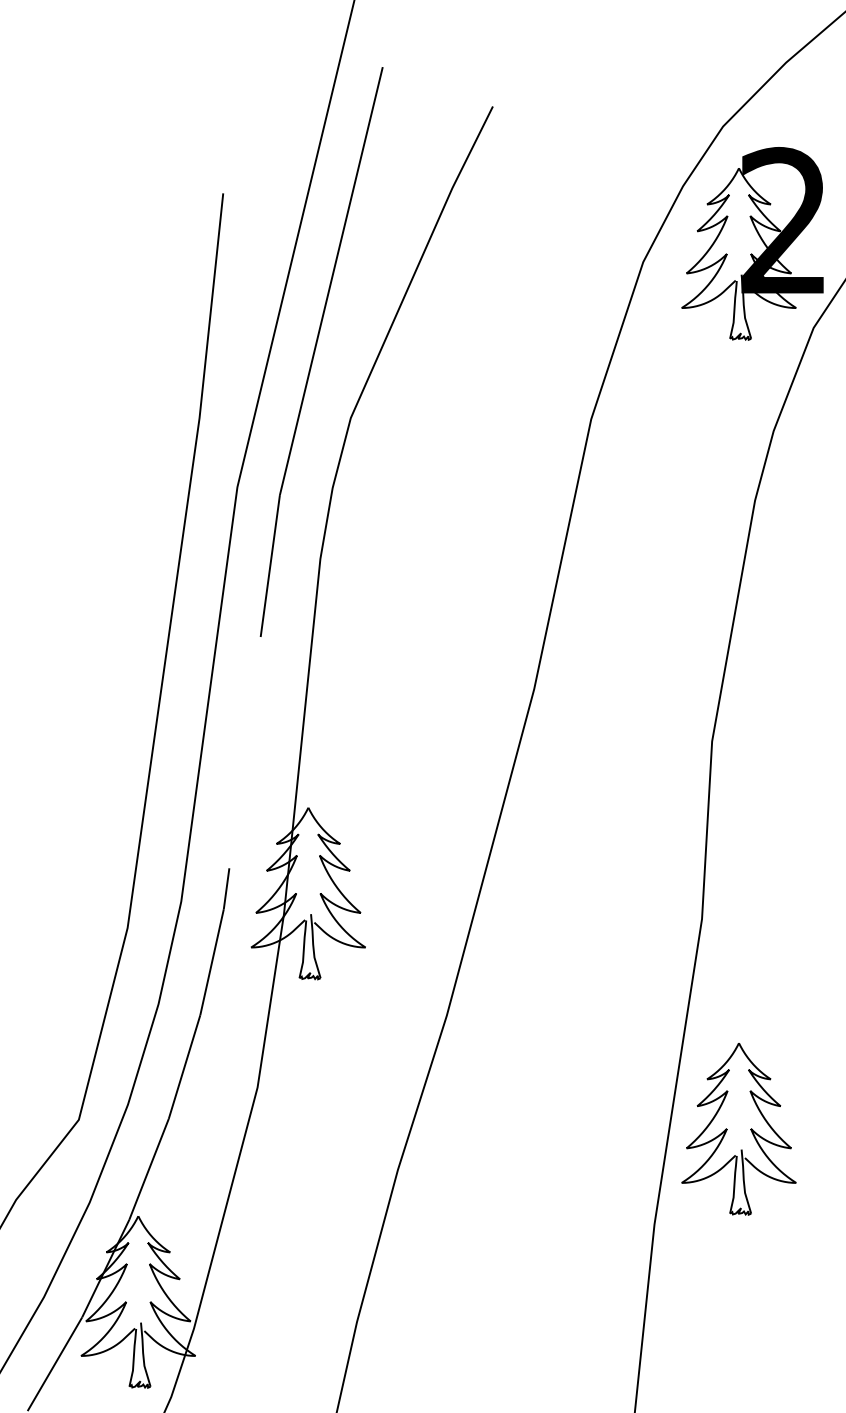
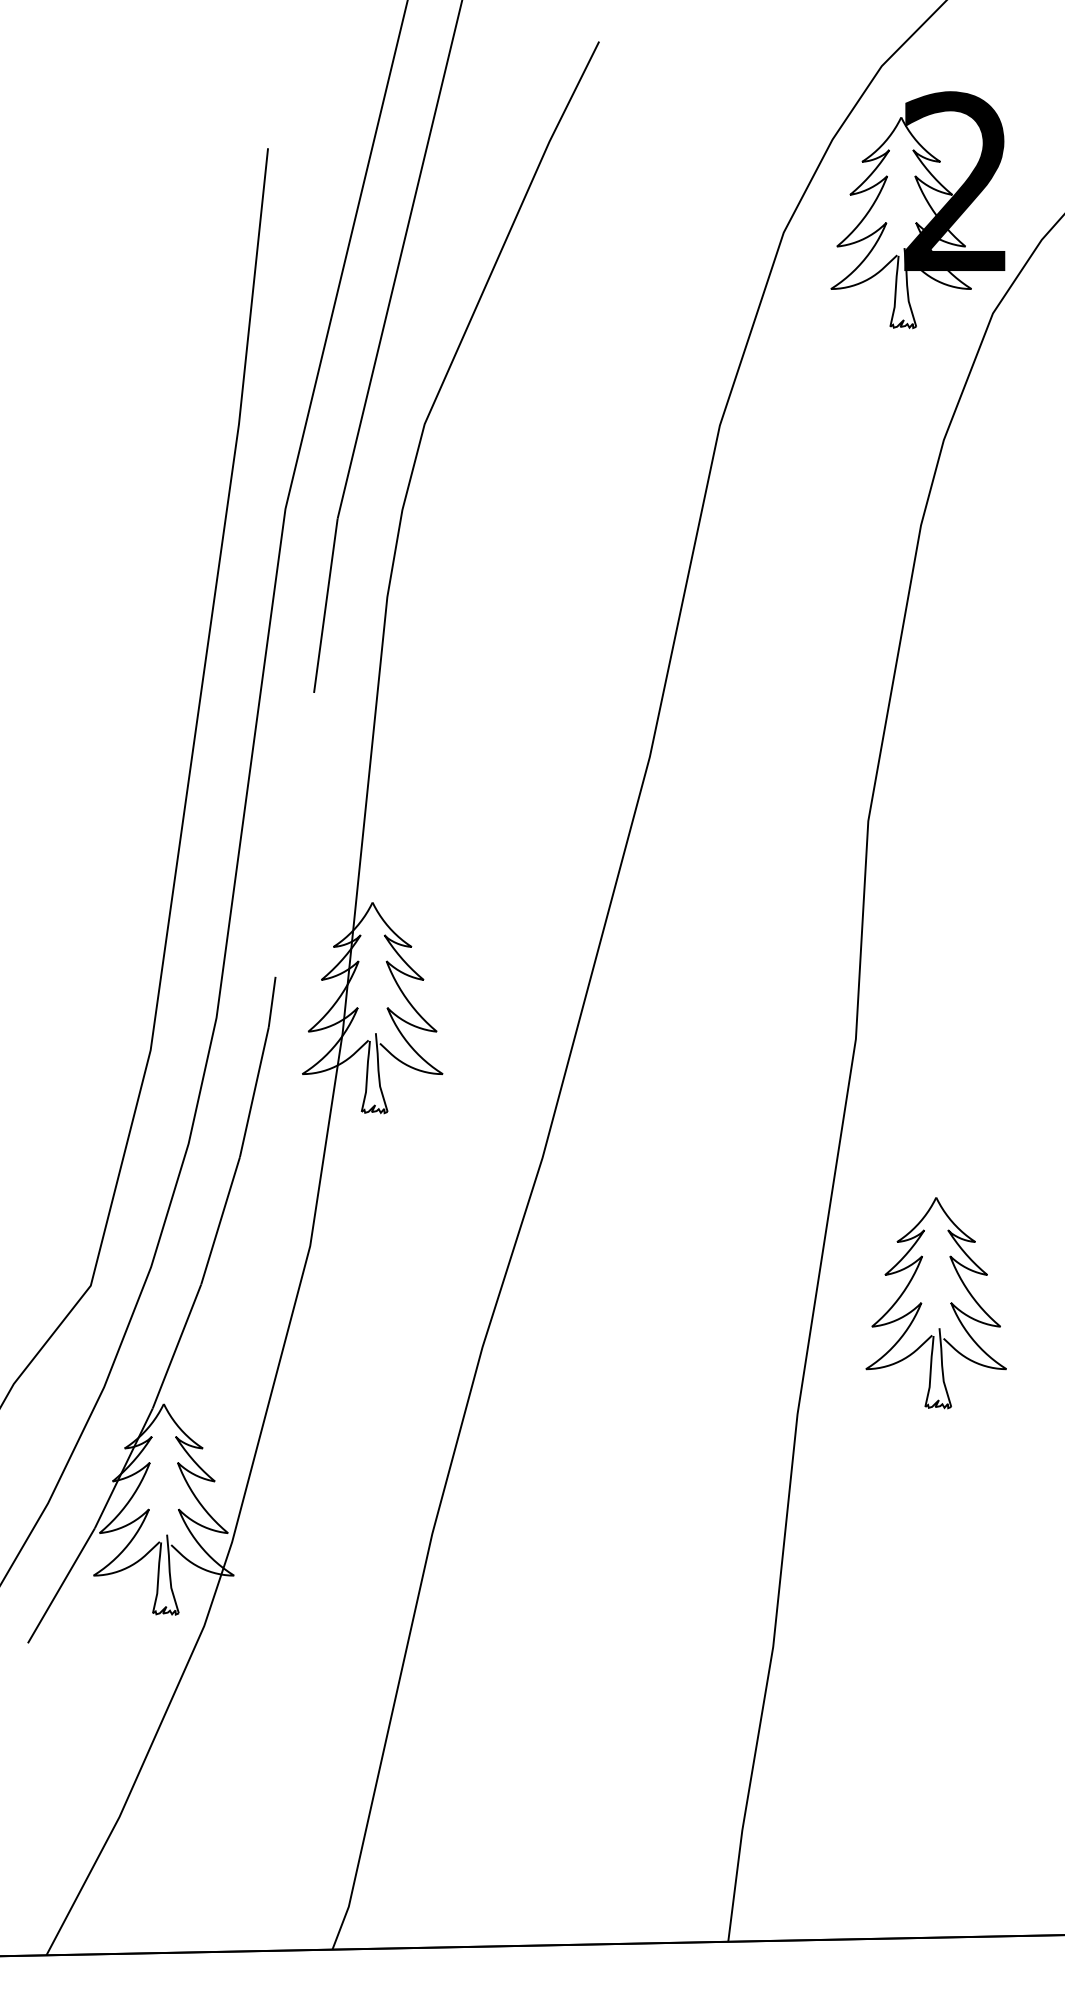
part: (727, 1129) -> (922, 1303), moved

